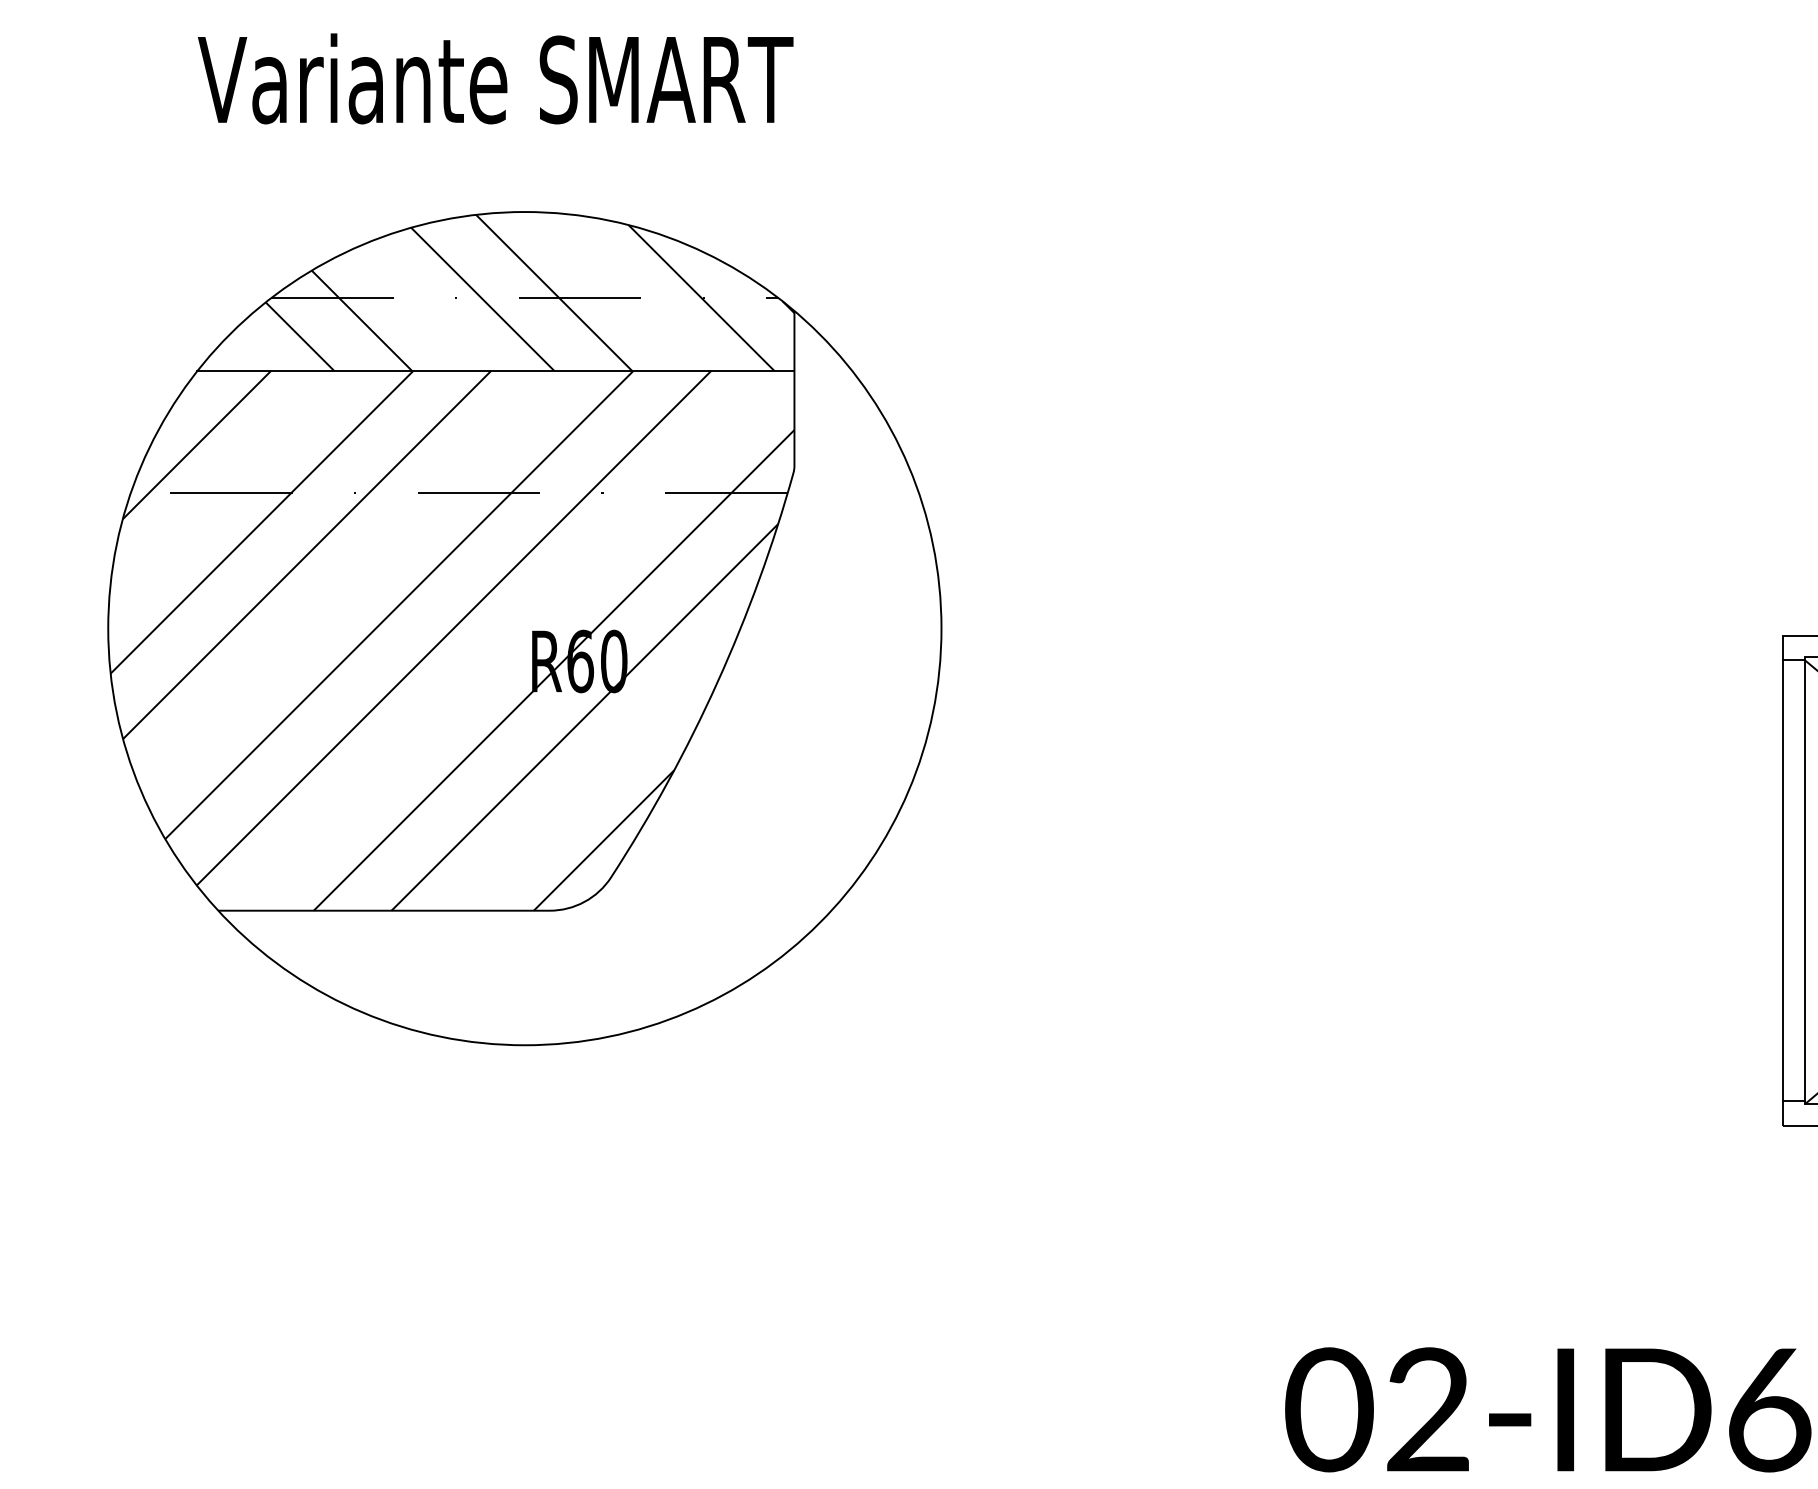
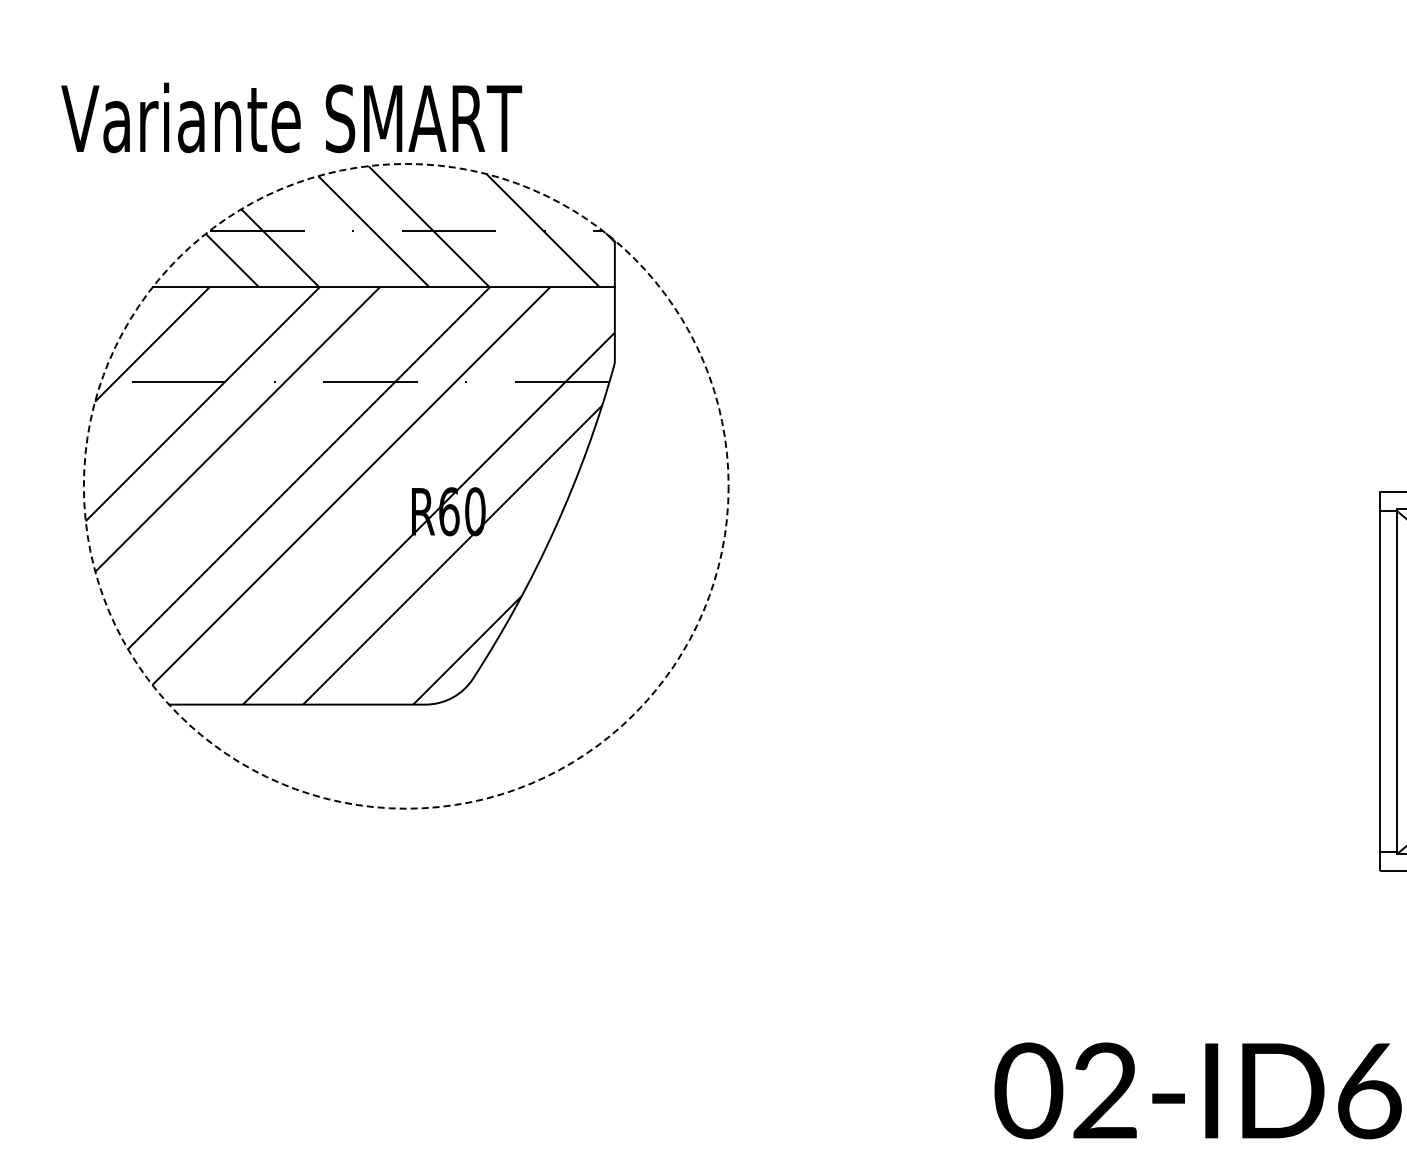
text: (495, 78) -> (291, 117), moved
circle: (523, 627) -> (405, 485), solid -> dashed

